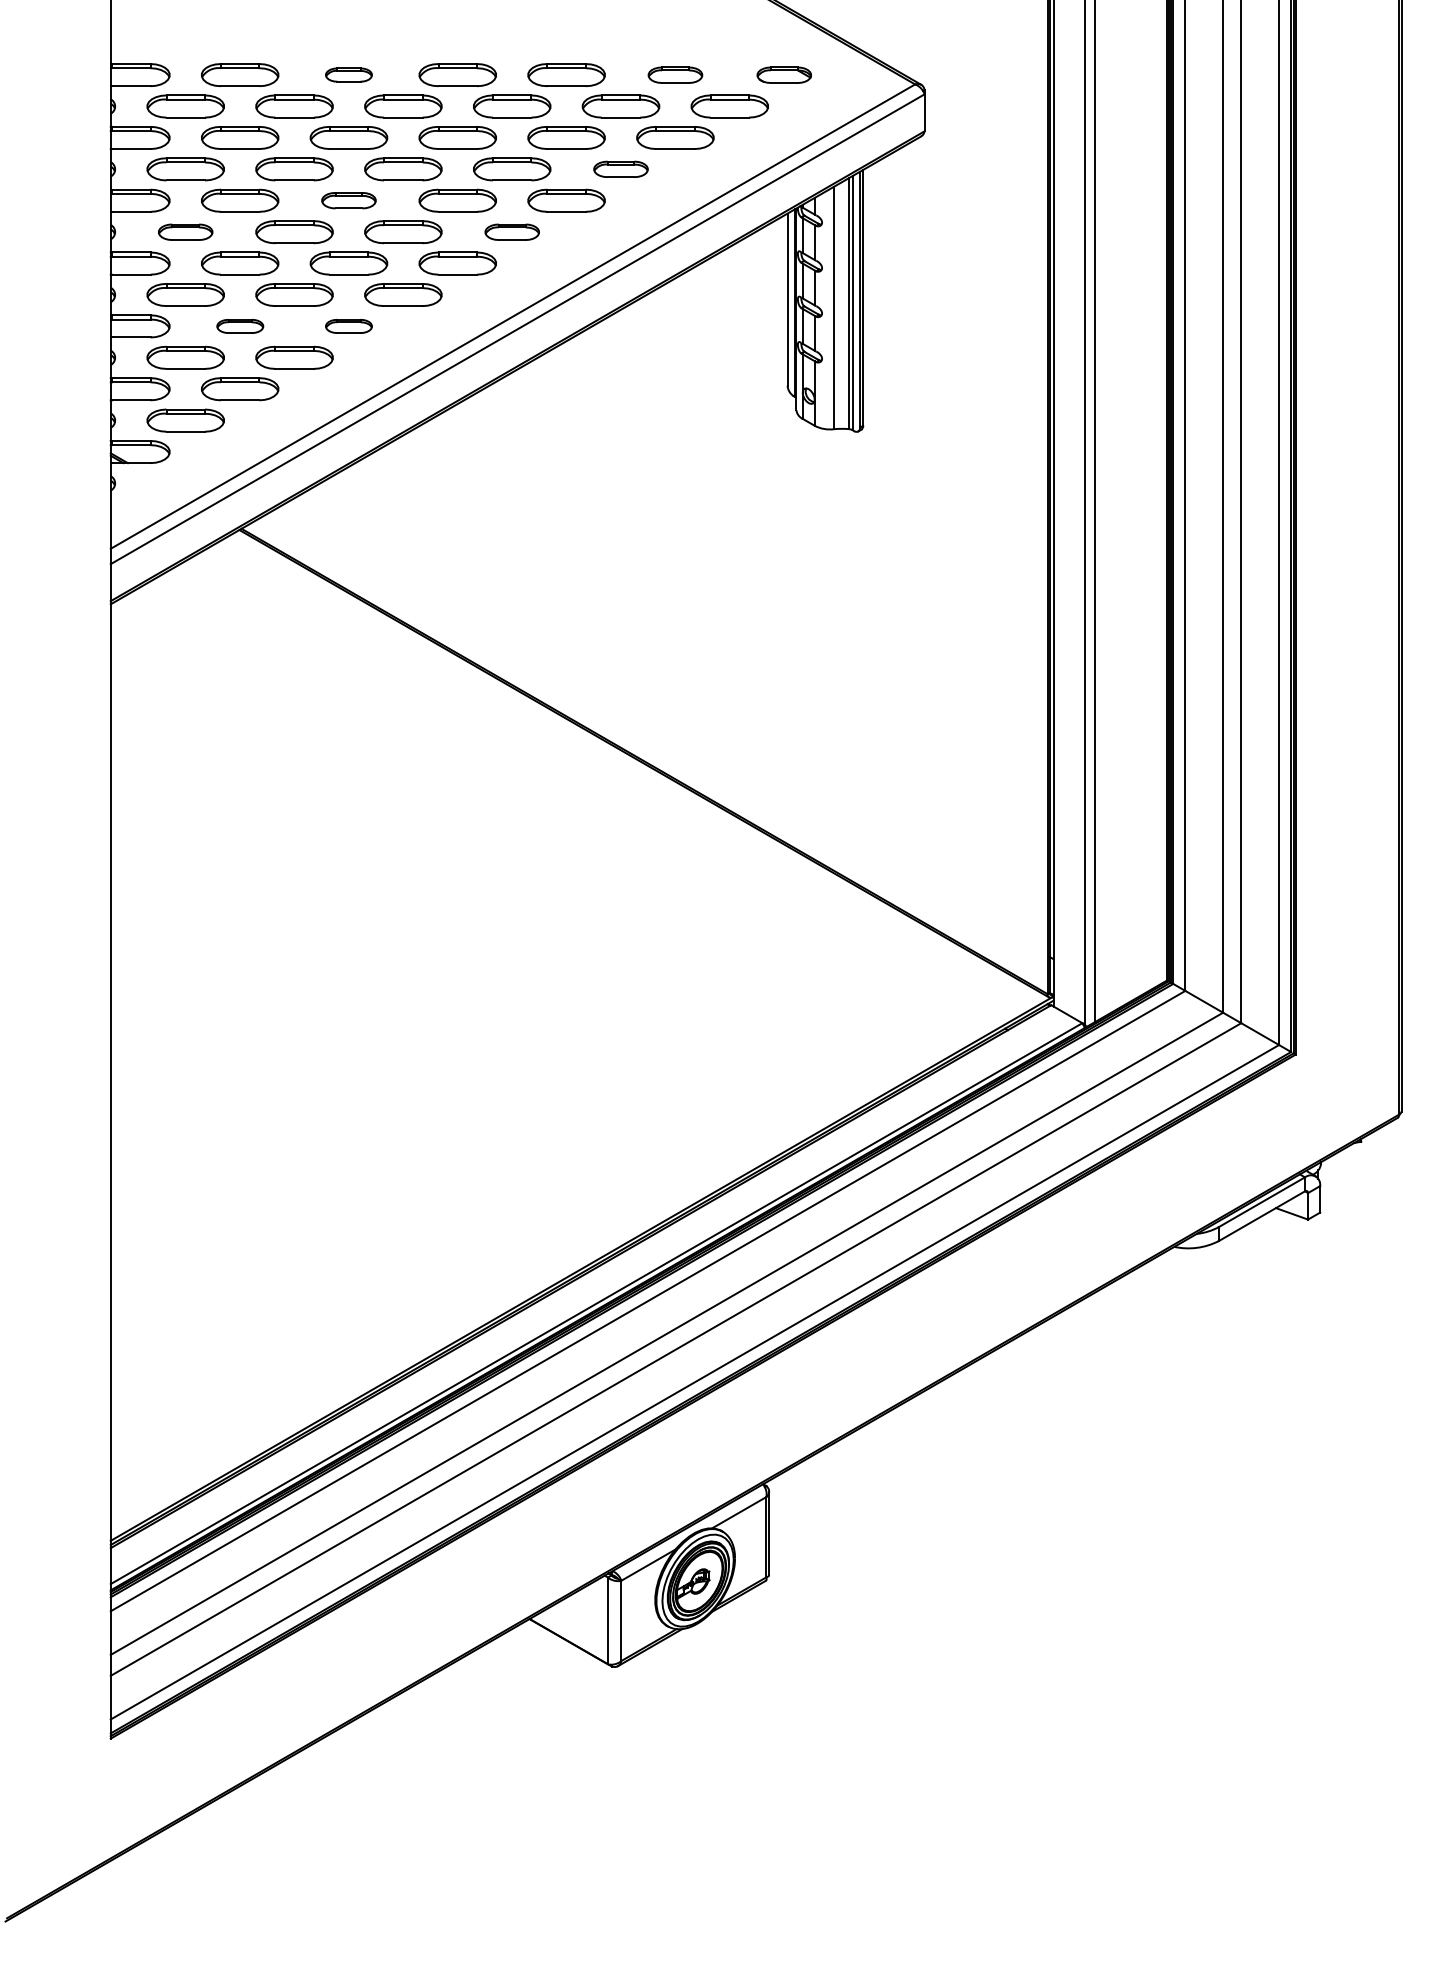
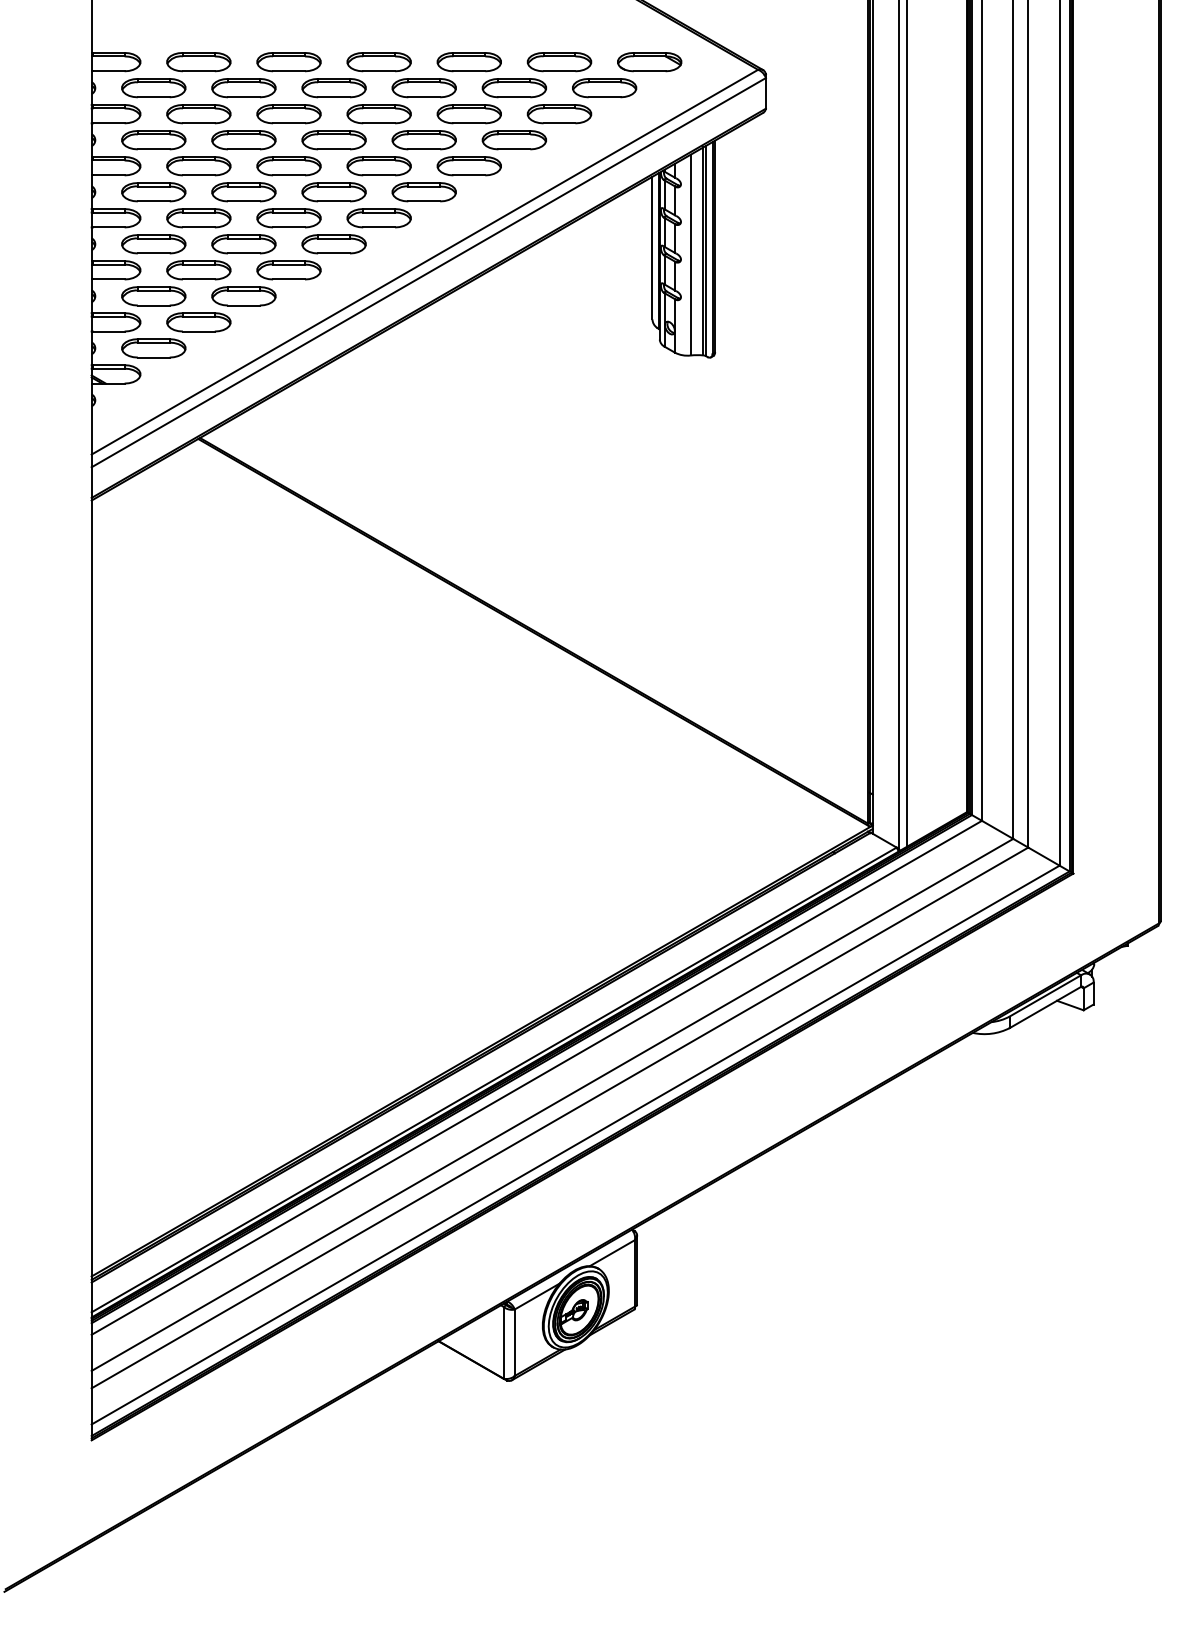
part: (348, 74) -> (288, 61), size x1.67
part: (675, 75) -> (559, 62), size x1.43
part: (784, 75) -> (649, 62), size x1.43
part: (620, 169) -> (513, 140), size x1.43
part: (348, 200) -> (288, 165), size x1.43
part: (185, 232) -> (153, 192), size x1.43
part: (512, 232) -> (424, 192), size x1.43
part: (240, 326) -> (199, 270), size x1.67
part: (348, 326) -> (288, 270), size x1.67

